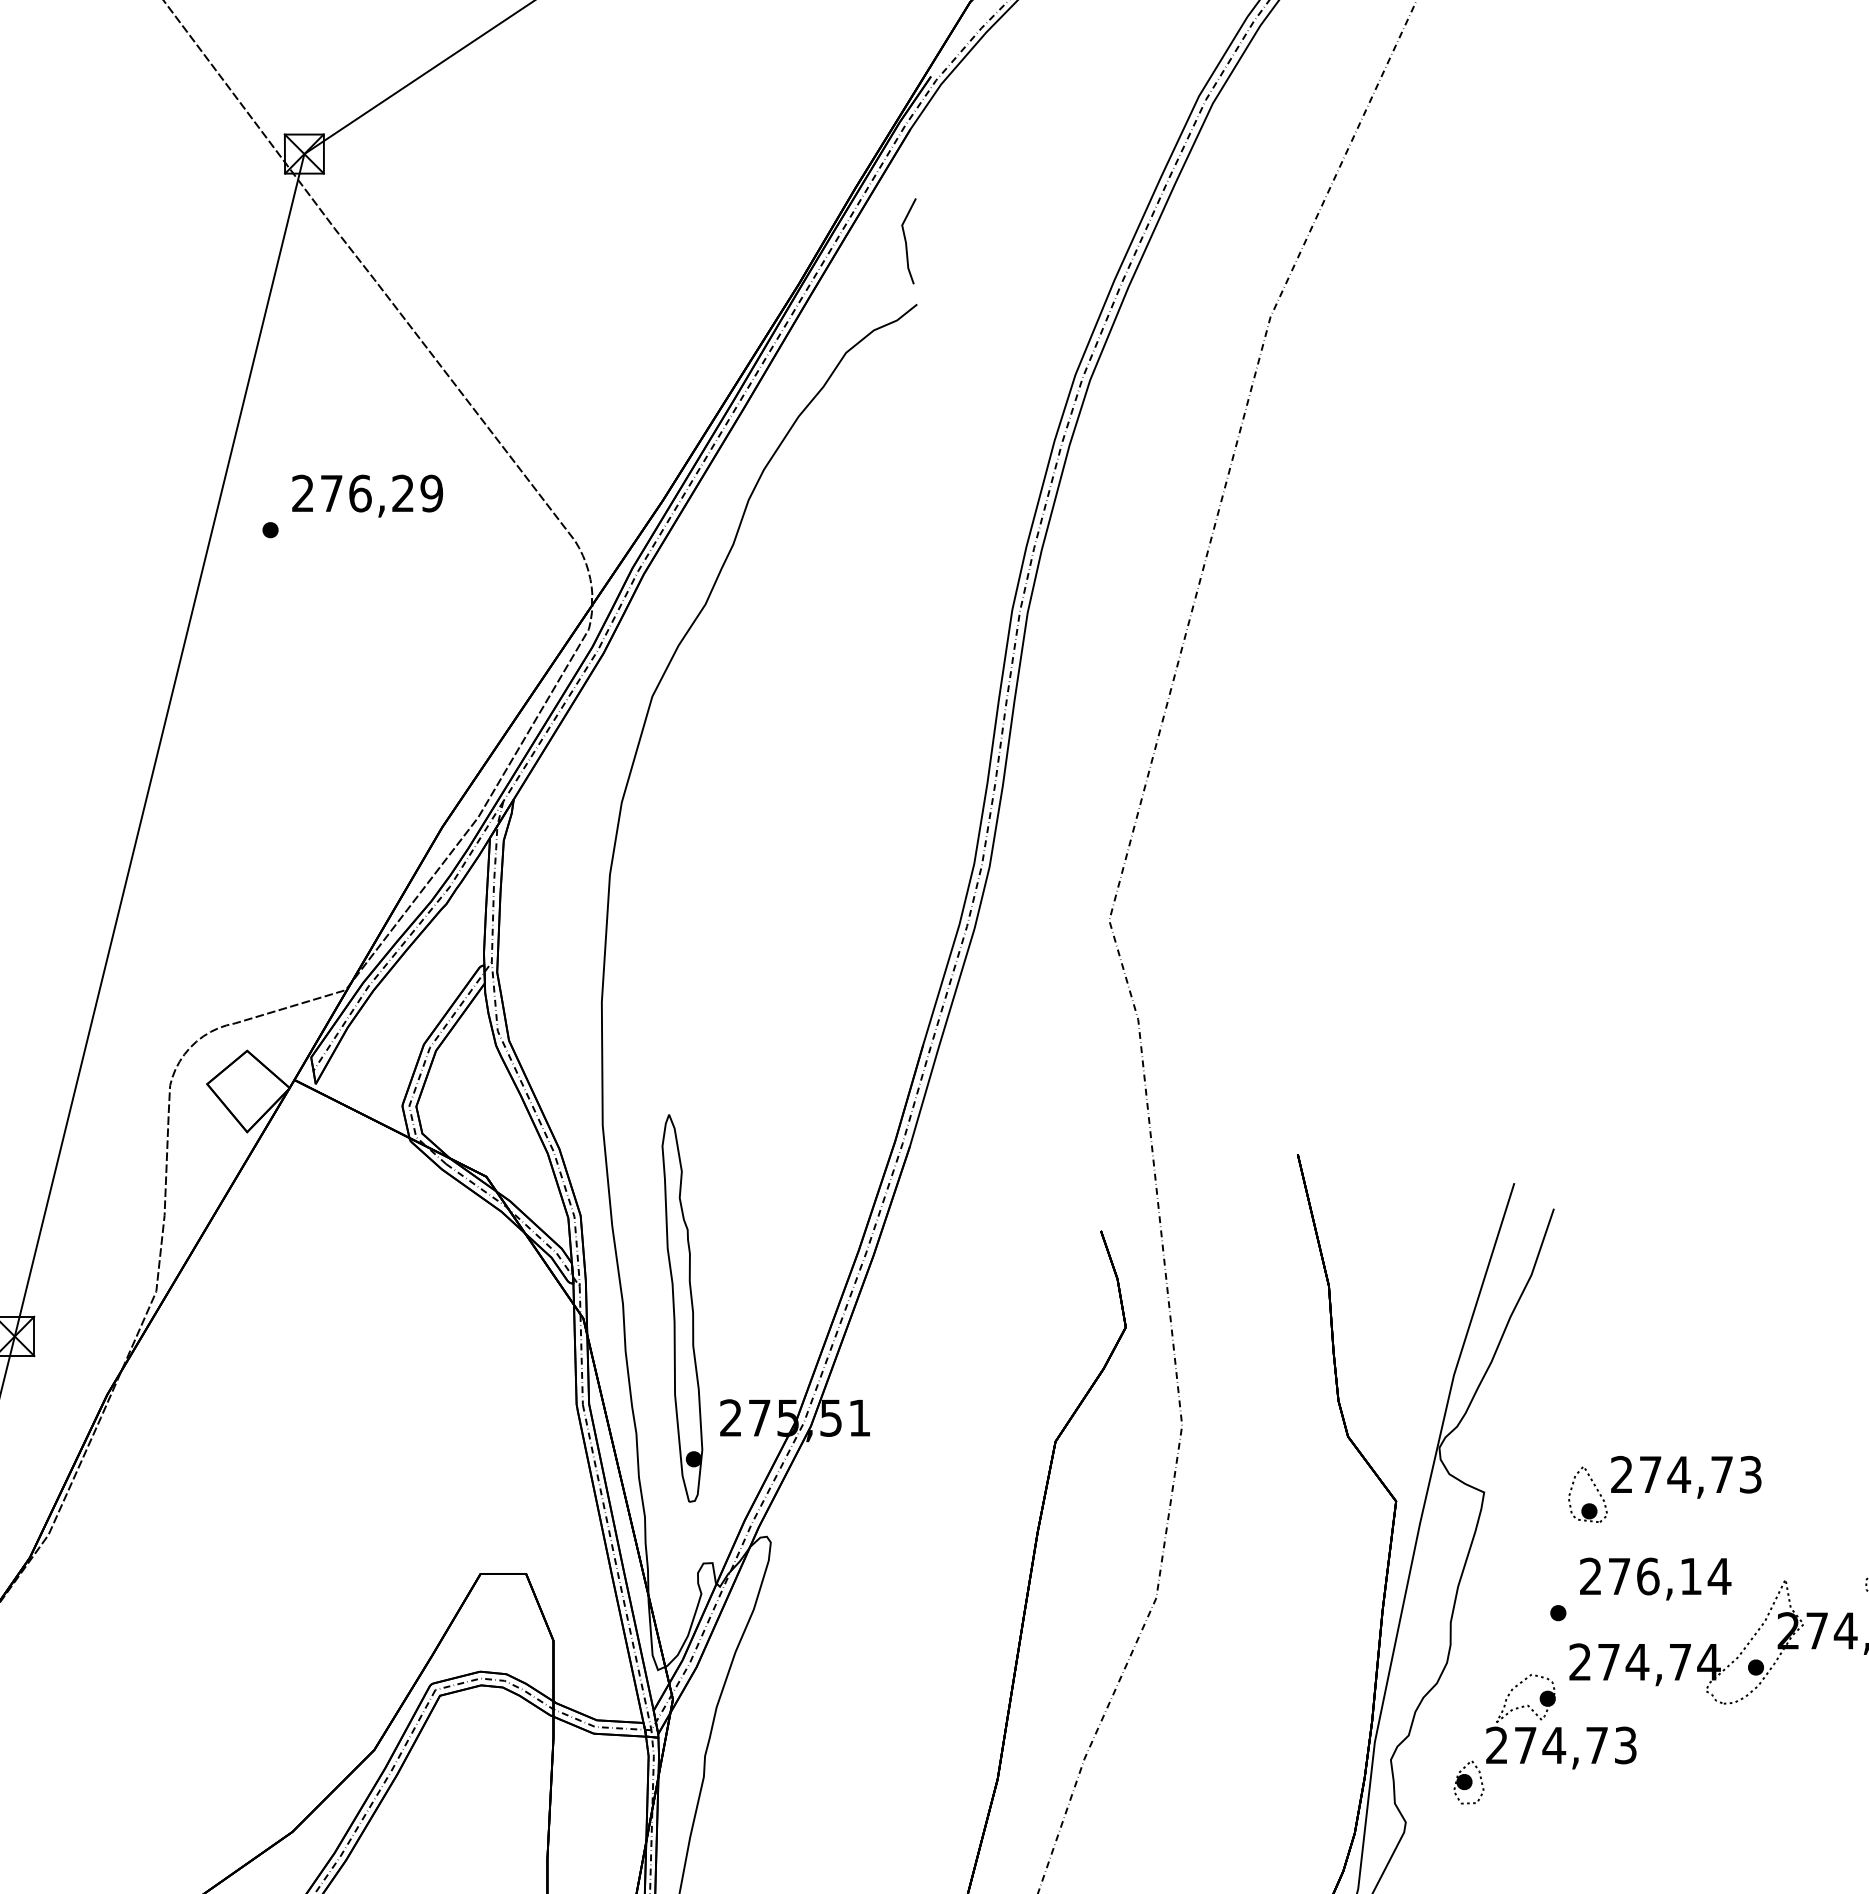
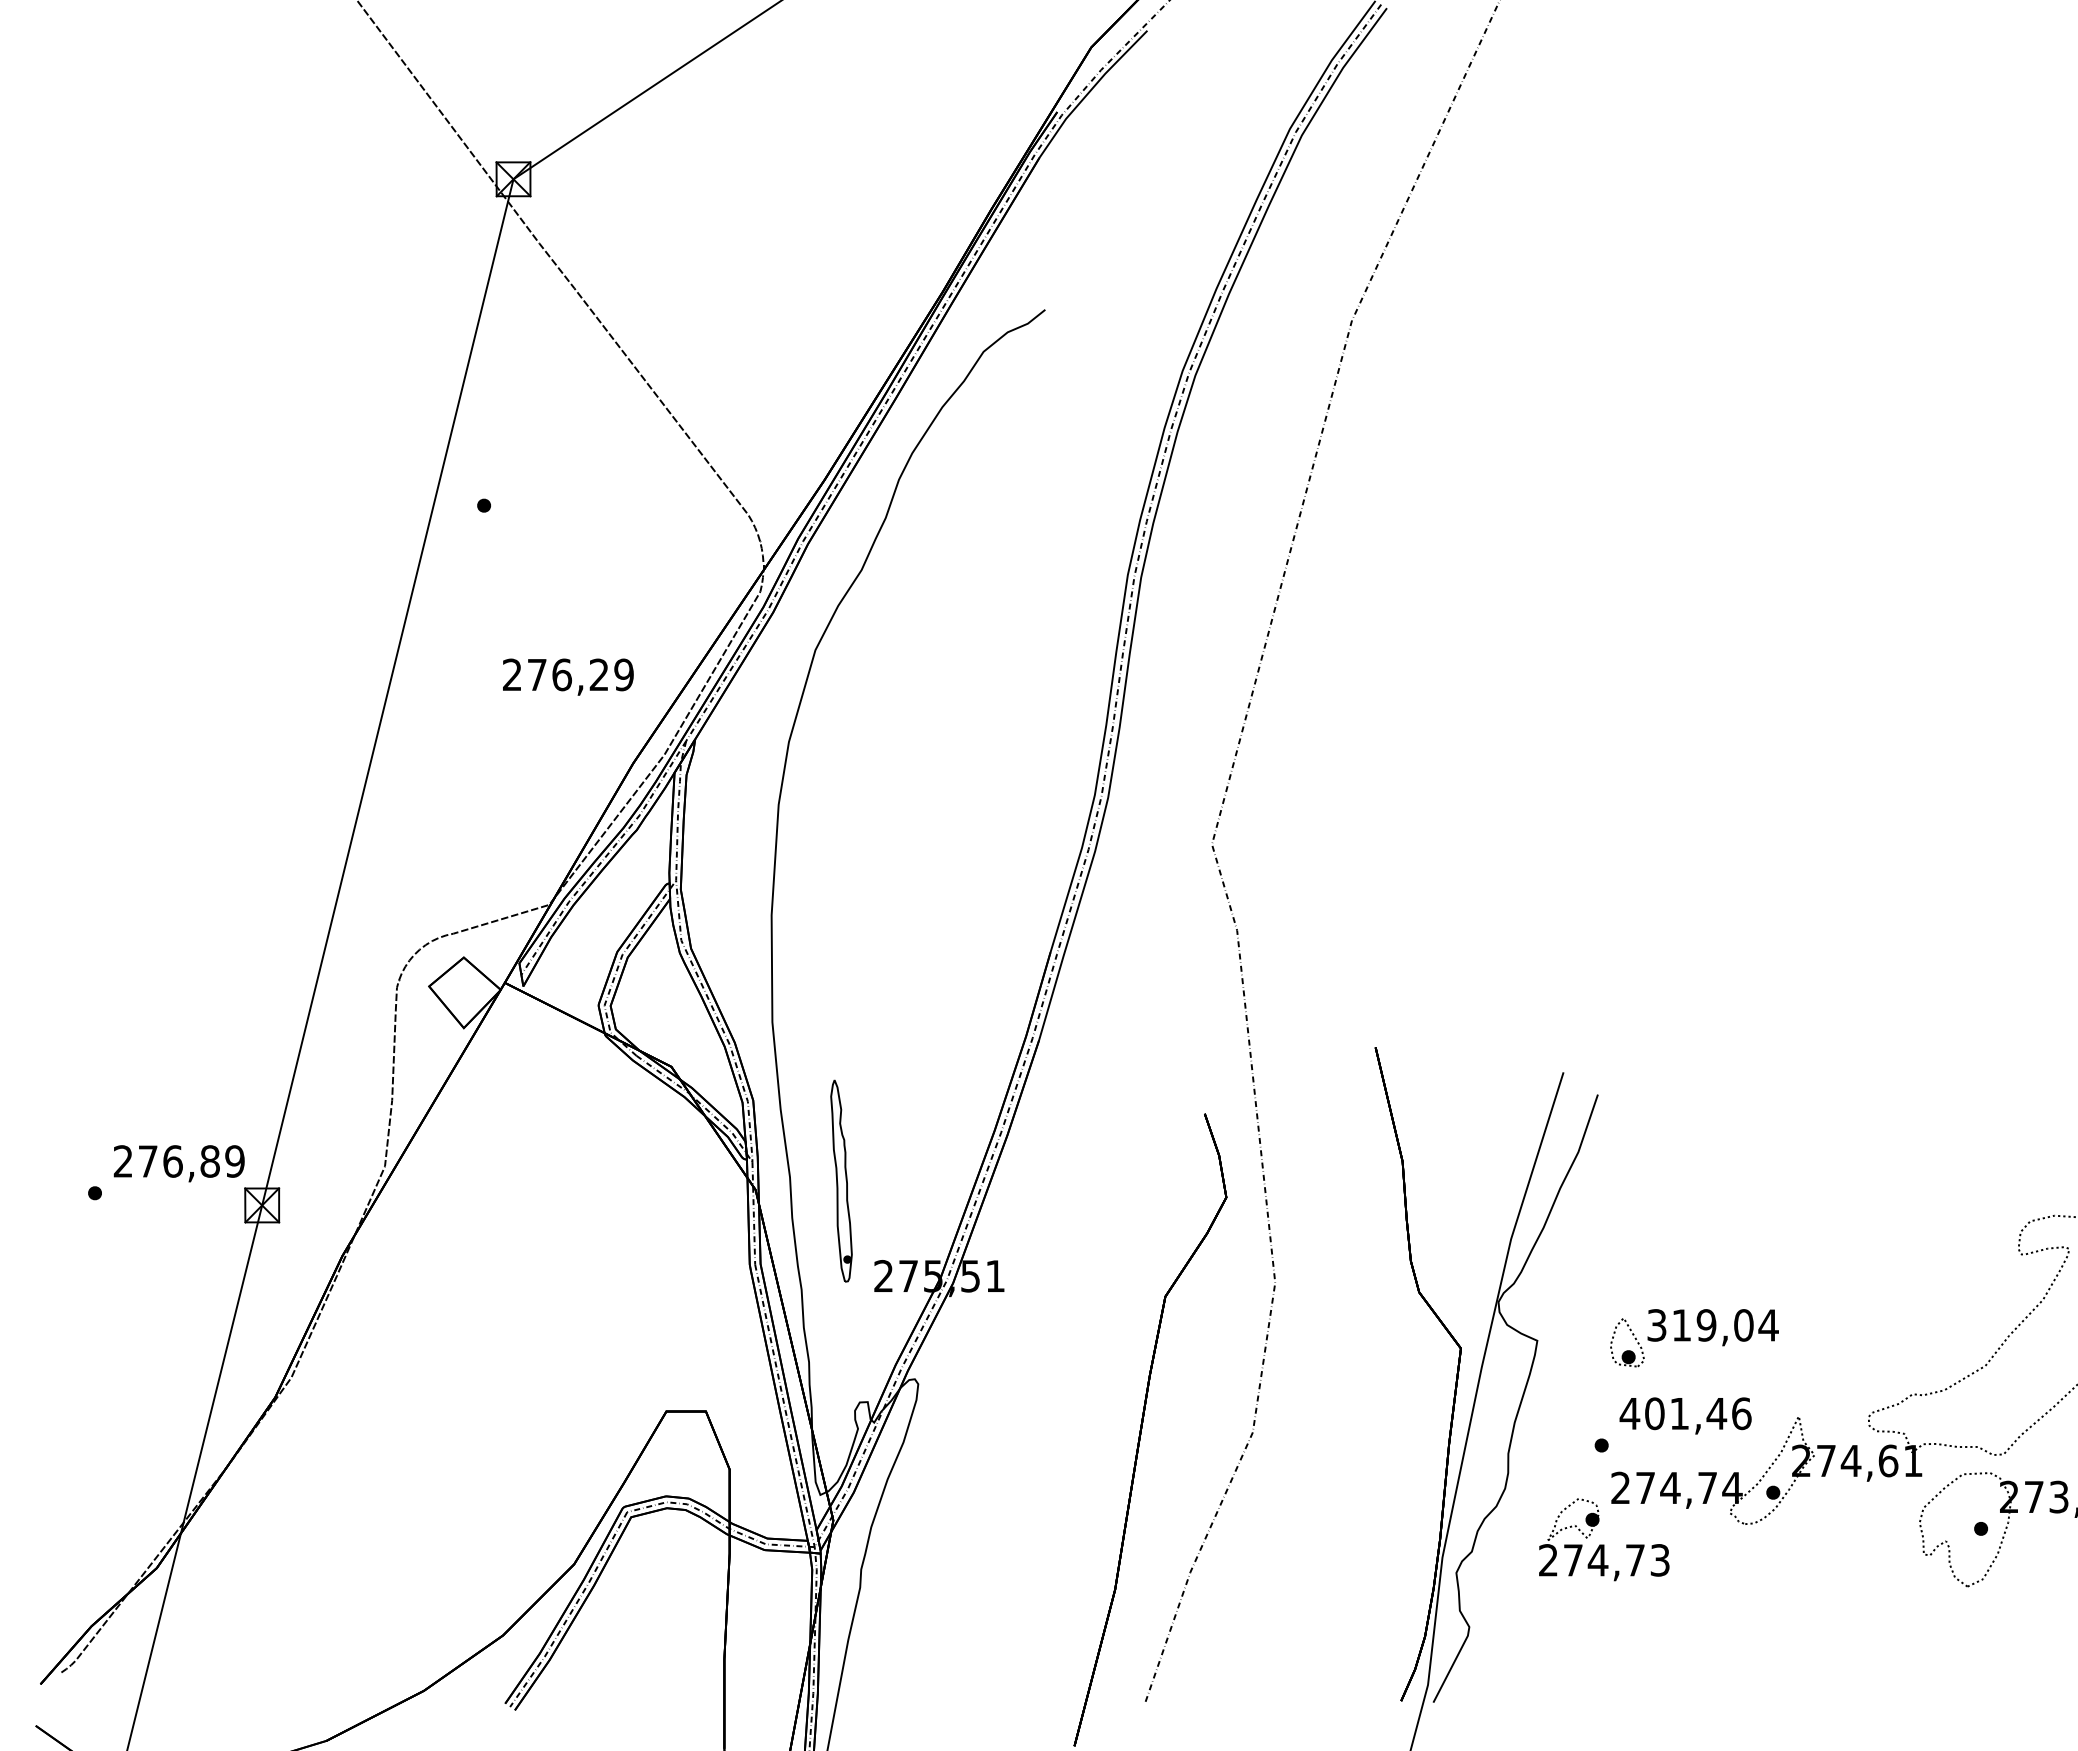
line: (907, 240) -> (1036, 254), removed
text: (367, 495) -> (568, 676), moved
part: (682, 1307) -> (841, 1180), size x0.6
text: (1686, 1474) -> (1712, 1325), 274,73 -> 319,04
text: (1654, 1576) -> (1685, 1413), 276,14 -> 401,46
part: (1468, 1782) -> (1523, 1592), removed

